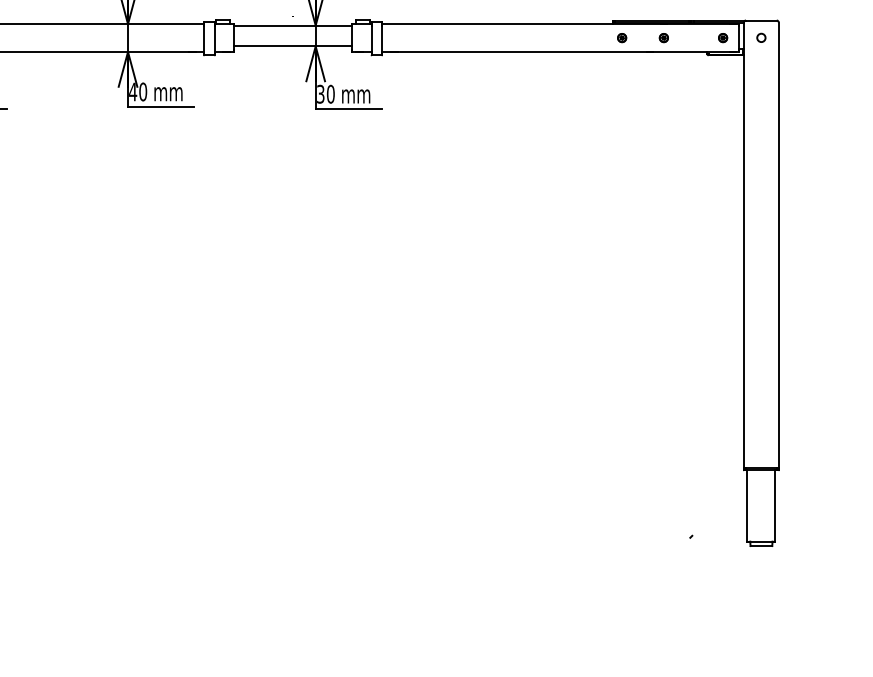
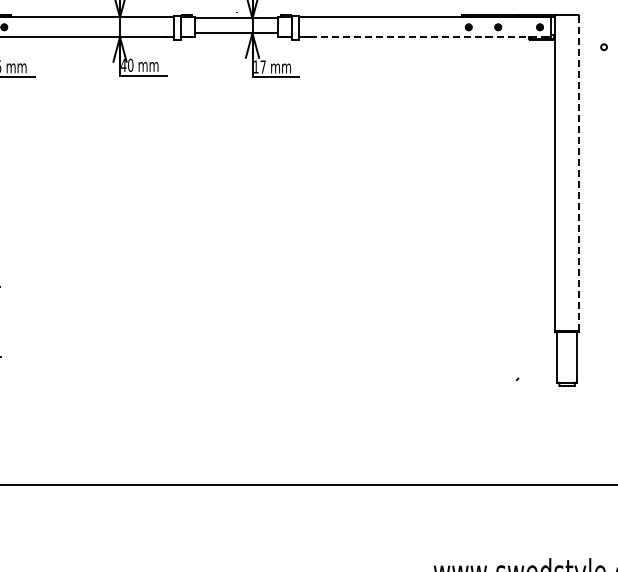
circle: (760, 36) -> (603, 46), moved
line: (560, 52) -> (425, 37), solid -> dashed
text: (325, 93) -> (259, 66), 30 -> 17
line: (778, 246) -> (579, 174), solid -> dashed

